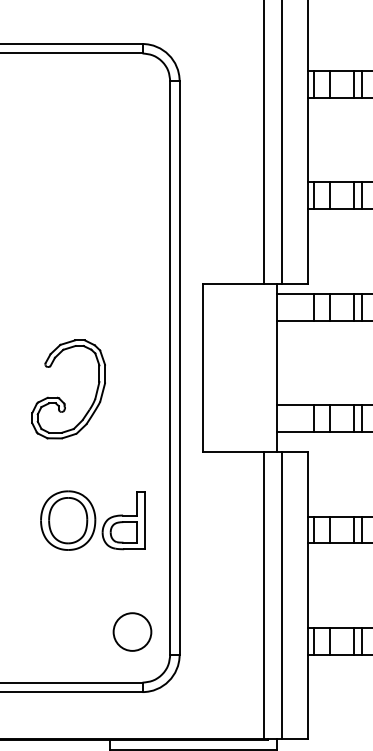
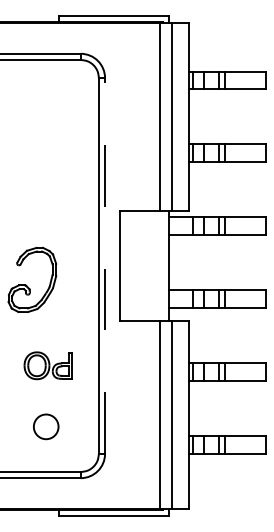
line: (180, 367) -> (105, 265), solid -> dashed
part: (93, 520) -> (48, 365), size x0.7
circle: (132, 631) -> (46, 426), moved

